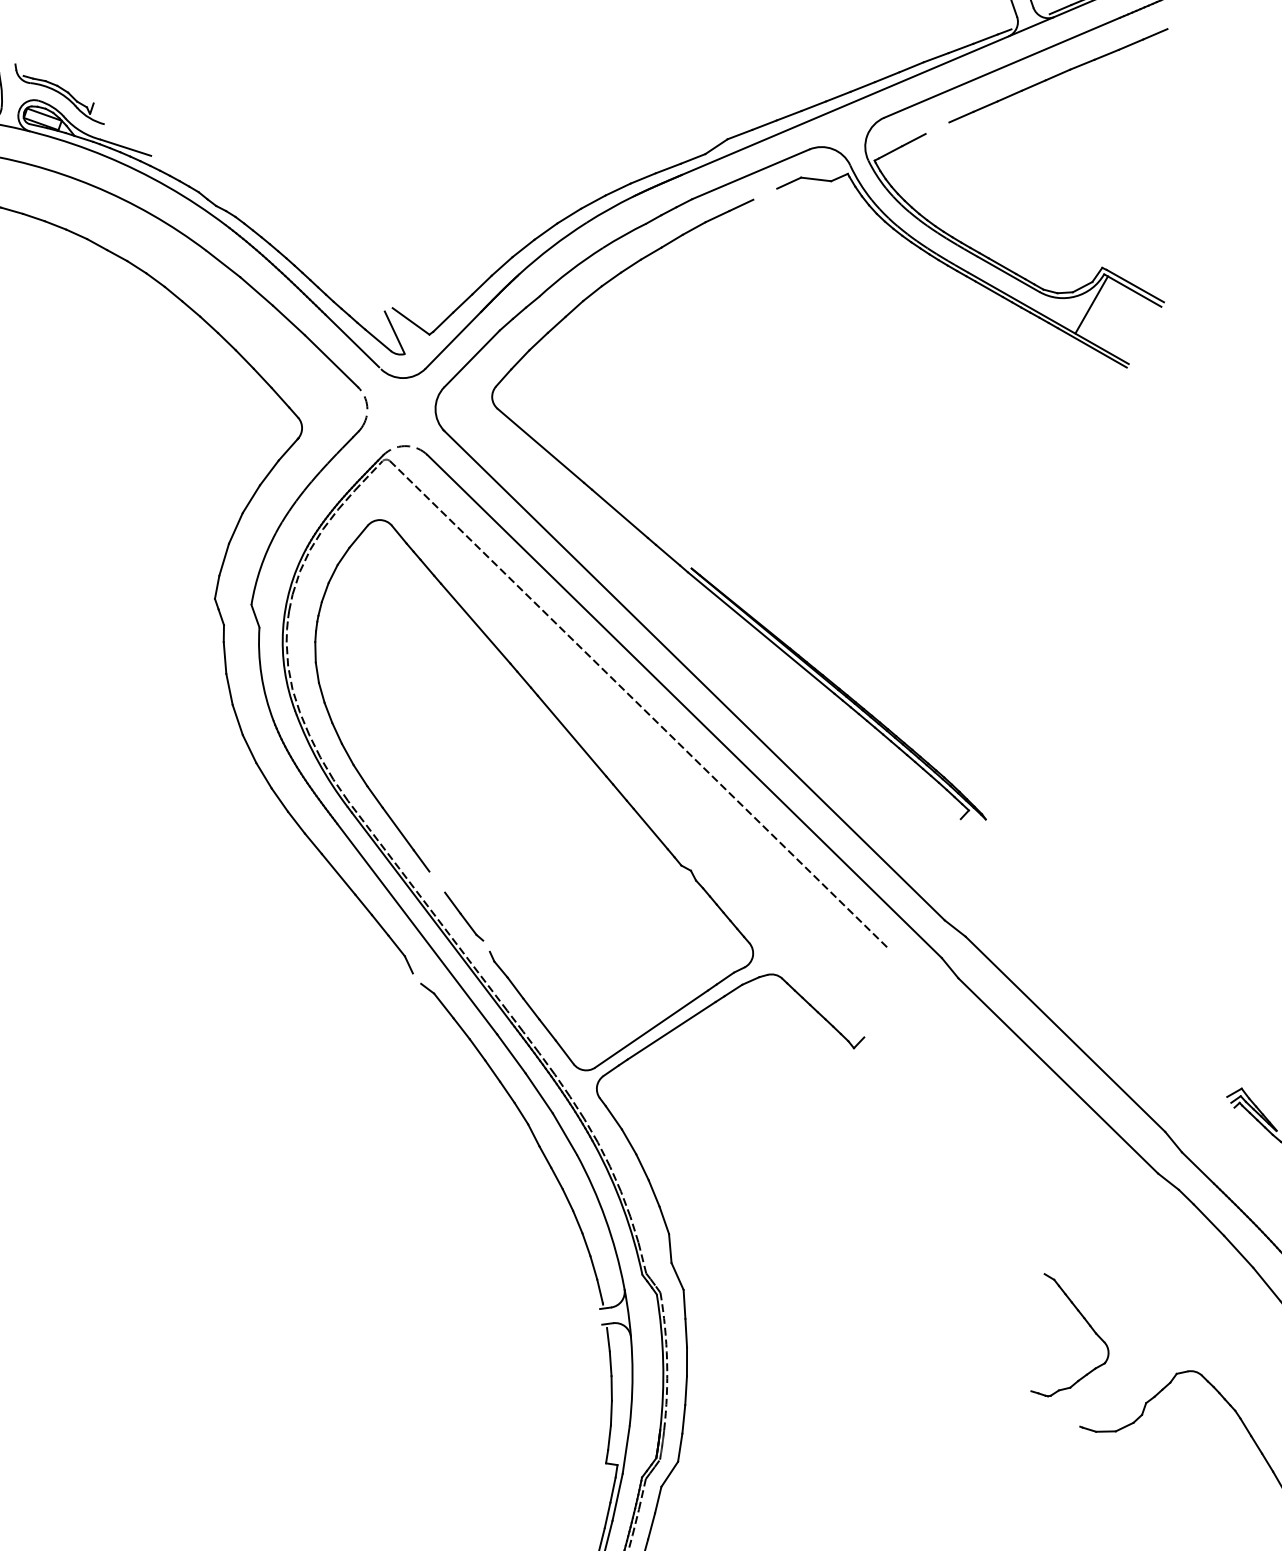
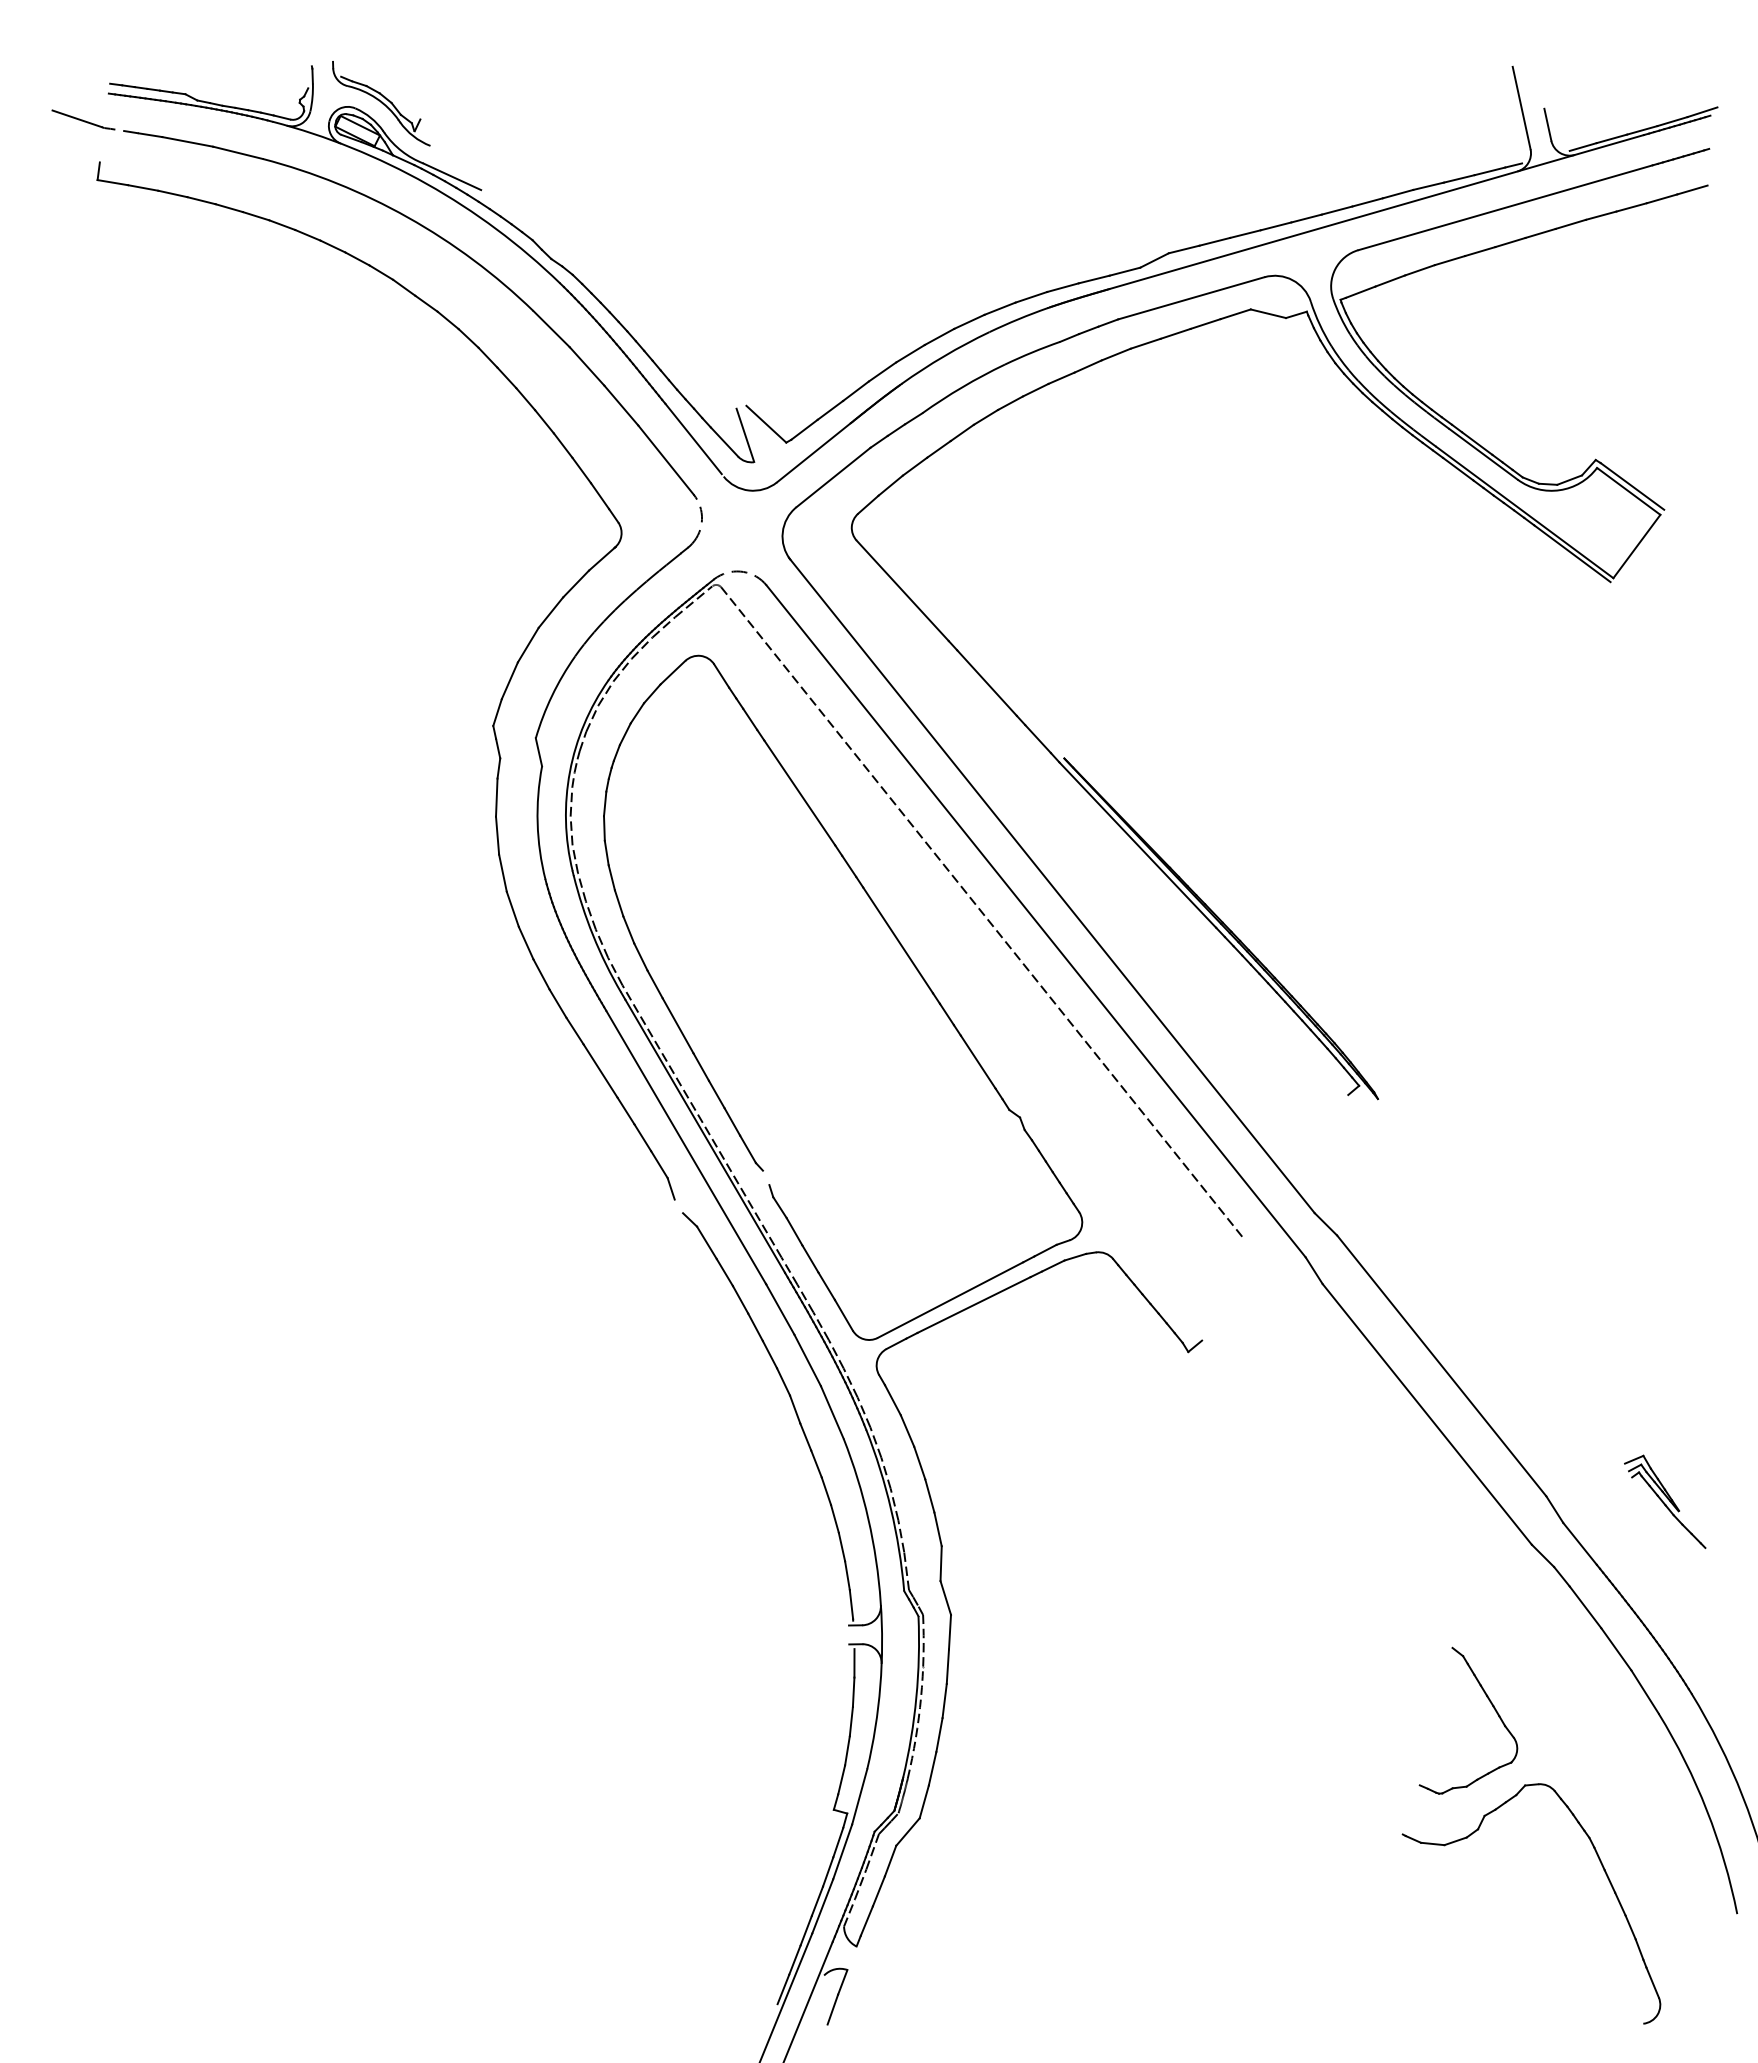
line: (937, 128) -> (1419, 270), added
line: (765, 193) -> (1205, 323), added
line: (1091, 304) -> (1636, 546), moved
line: (436, 882) -> (716, 1094), added
part: (1082, 1317) -> (1491, 1705), moved

